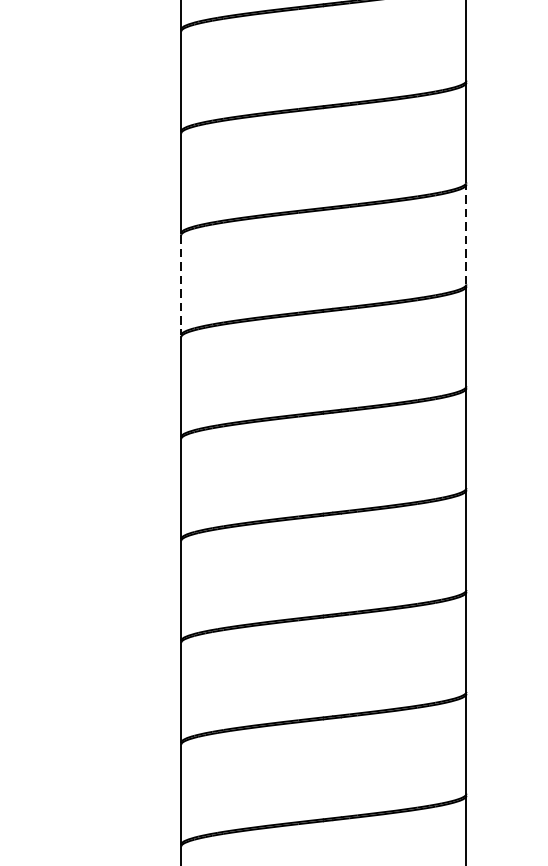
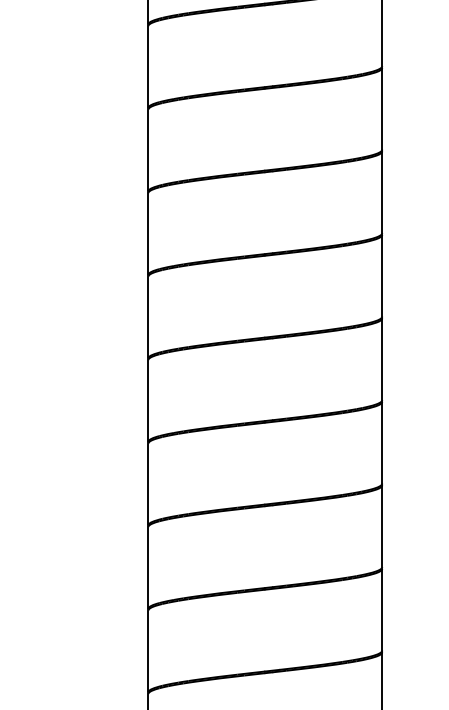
line: (466, 234) -> (382, 192), dashed -> solid
line: (181, 285) -> (148, 234), dashed -> solid

